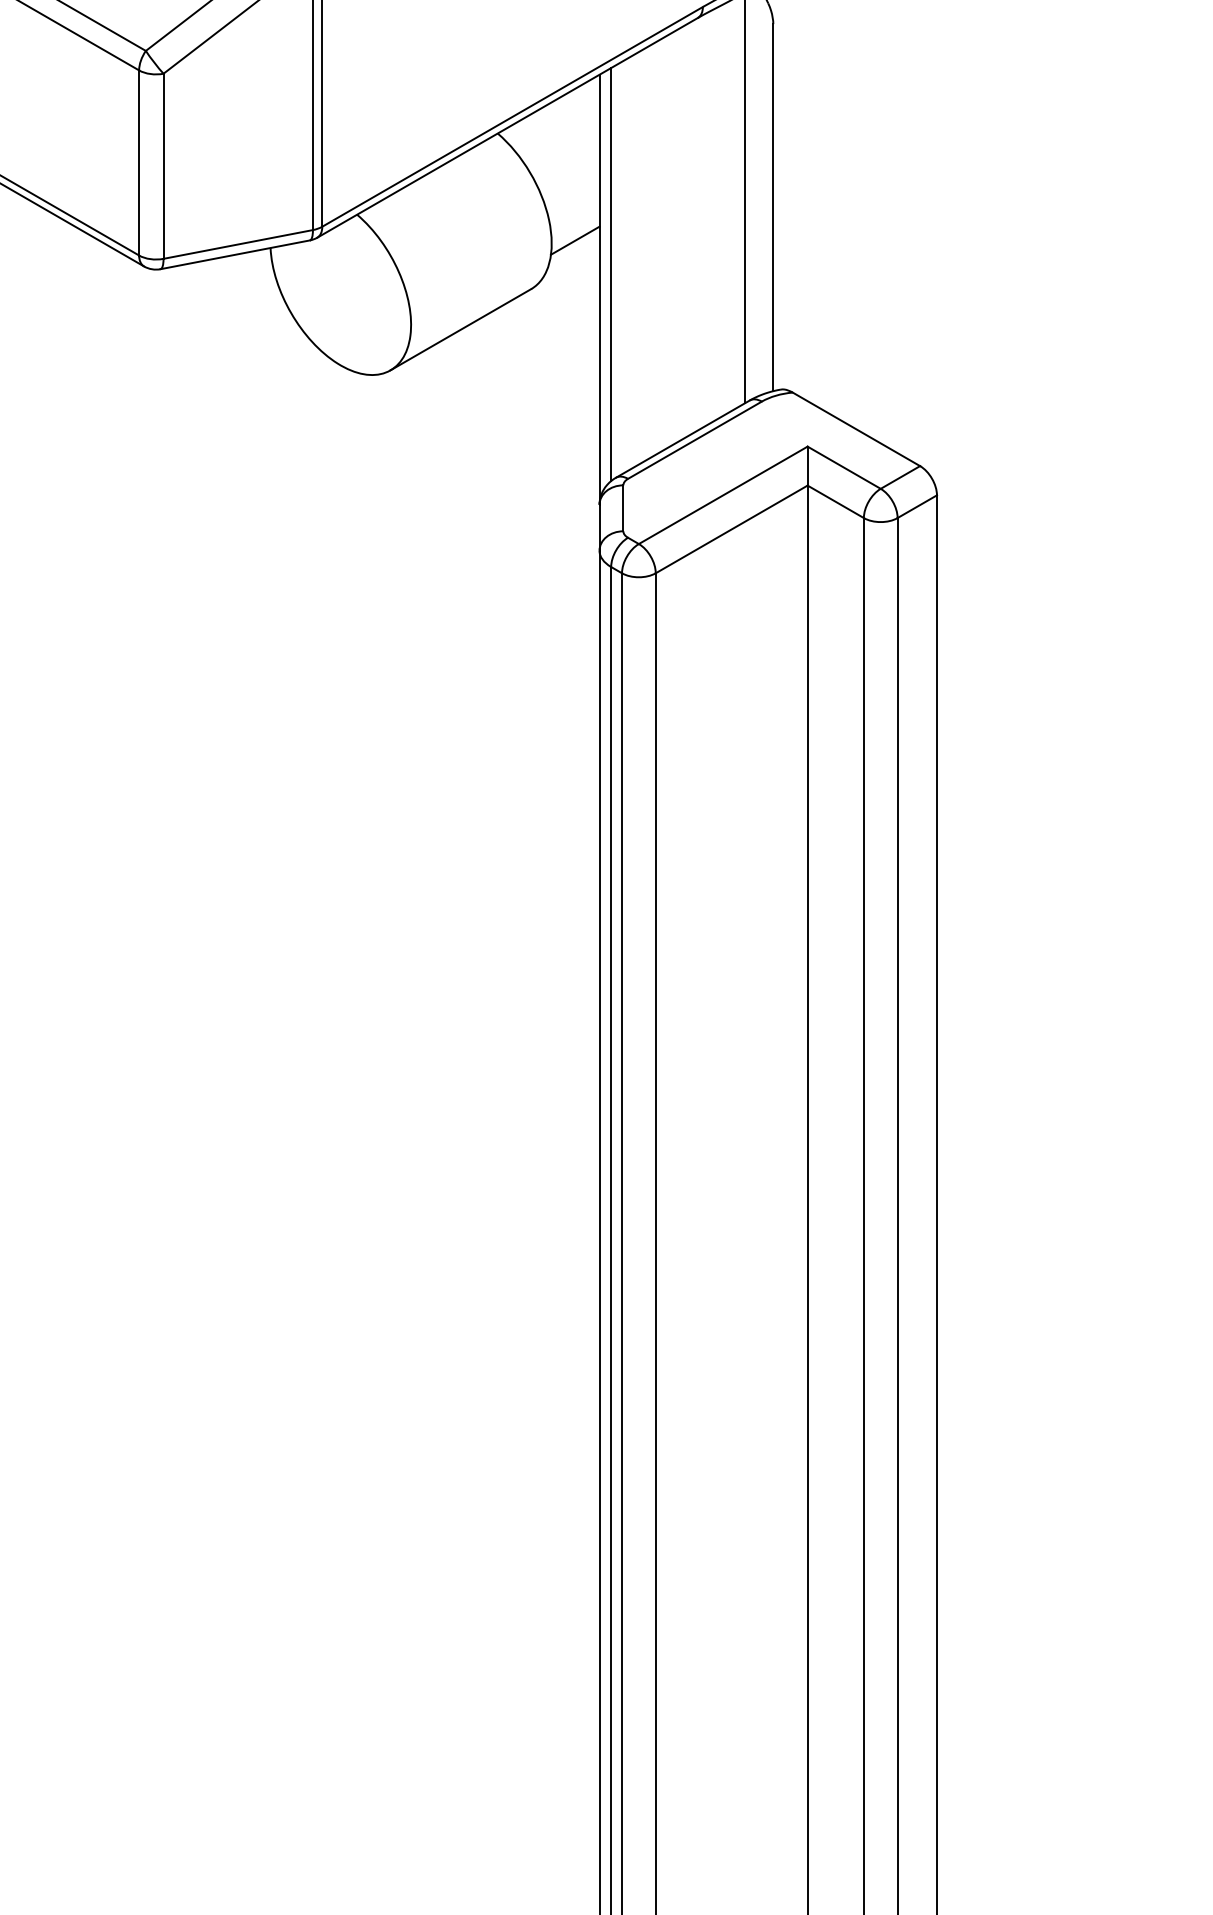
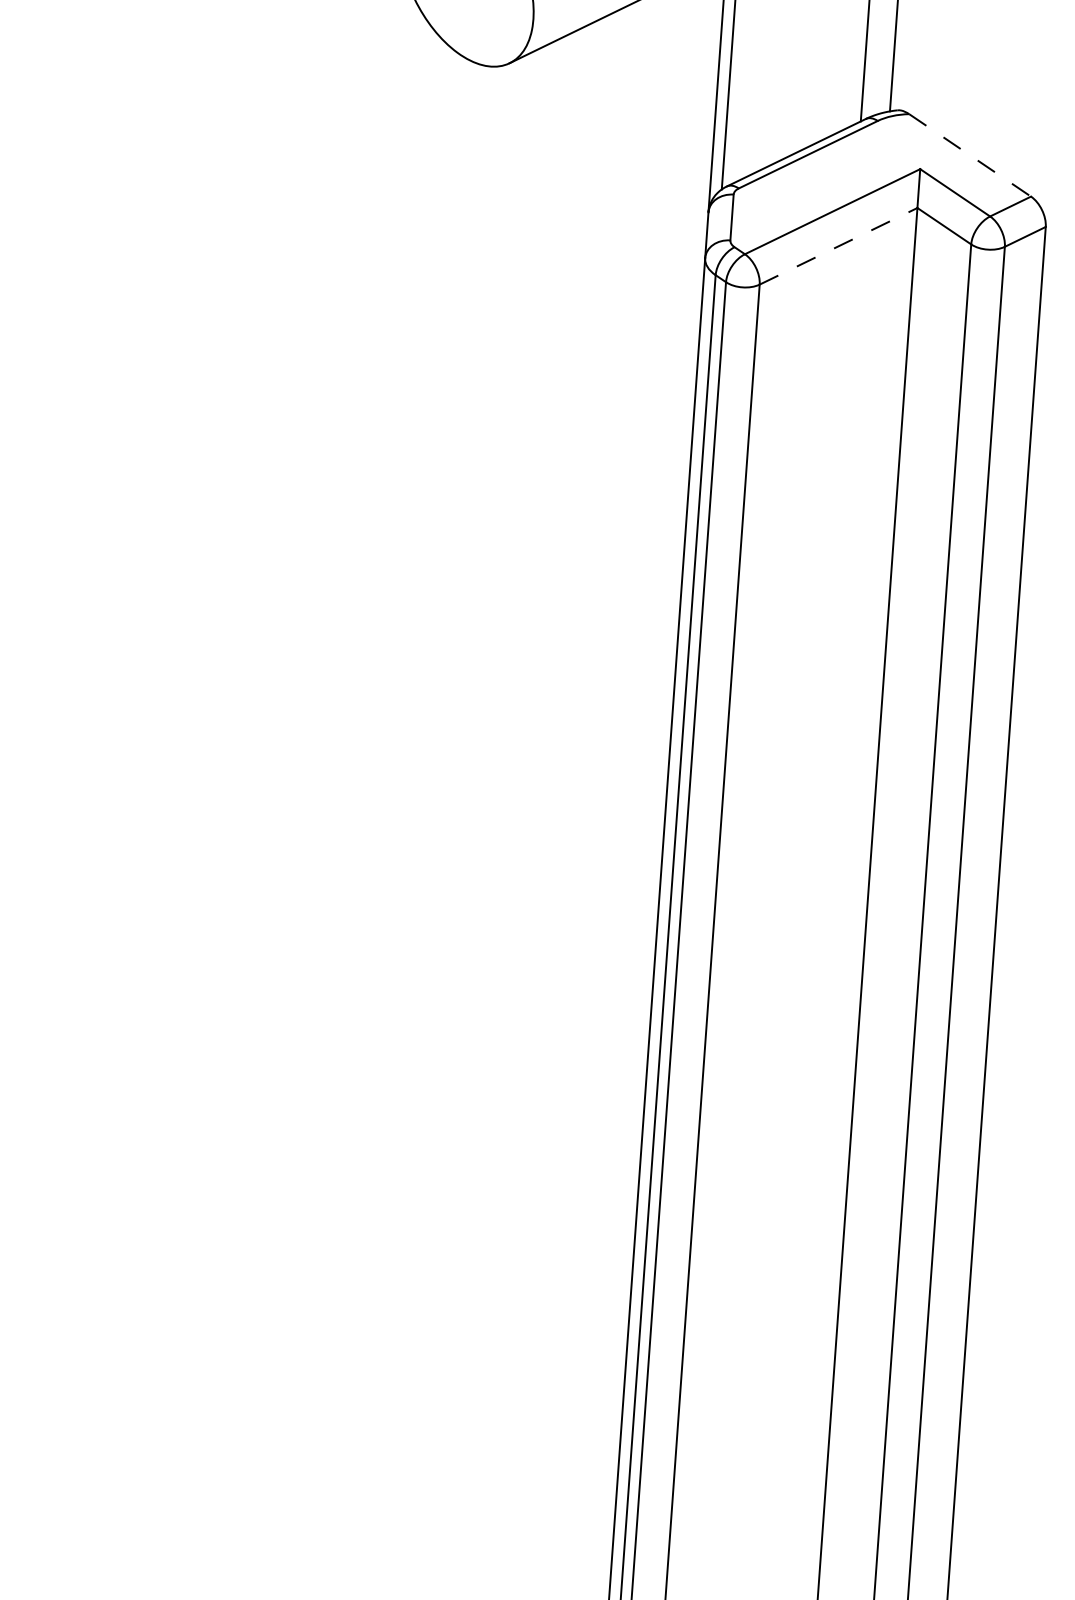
line: (856, 429) -> (970, 155), solid -> dashed
line: (731, 529) -> (838, 246), solid -> dashed

